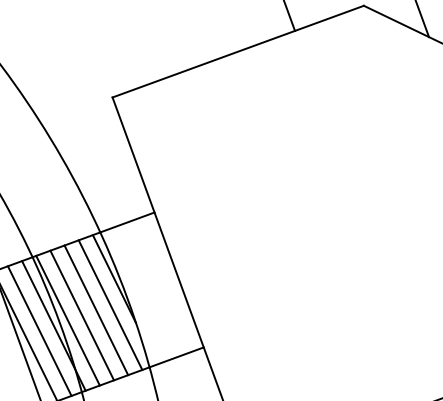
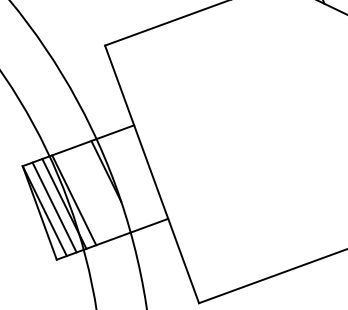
line: (110, 305) -> (103, 189), removed
line: (95, 310) -> (93, 193), removed
line: (81, 315) -> (83, 196), removed

